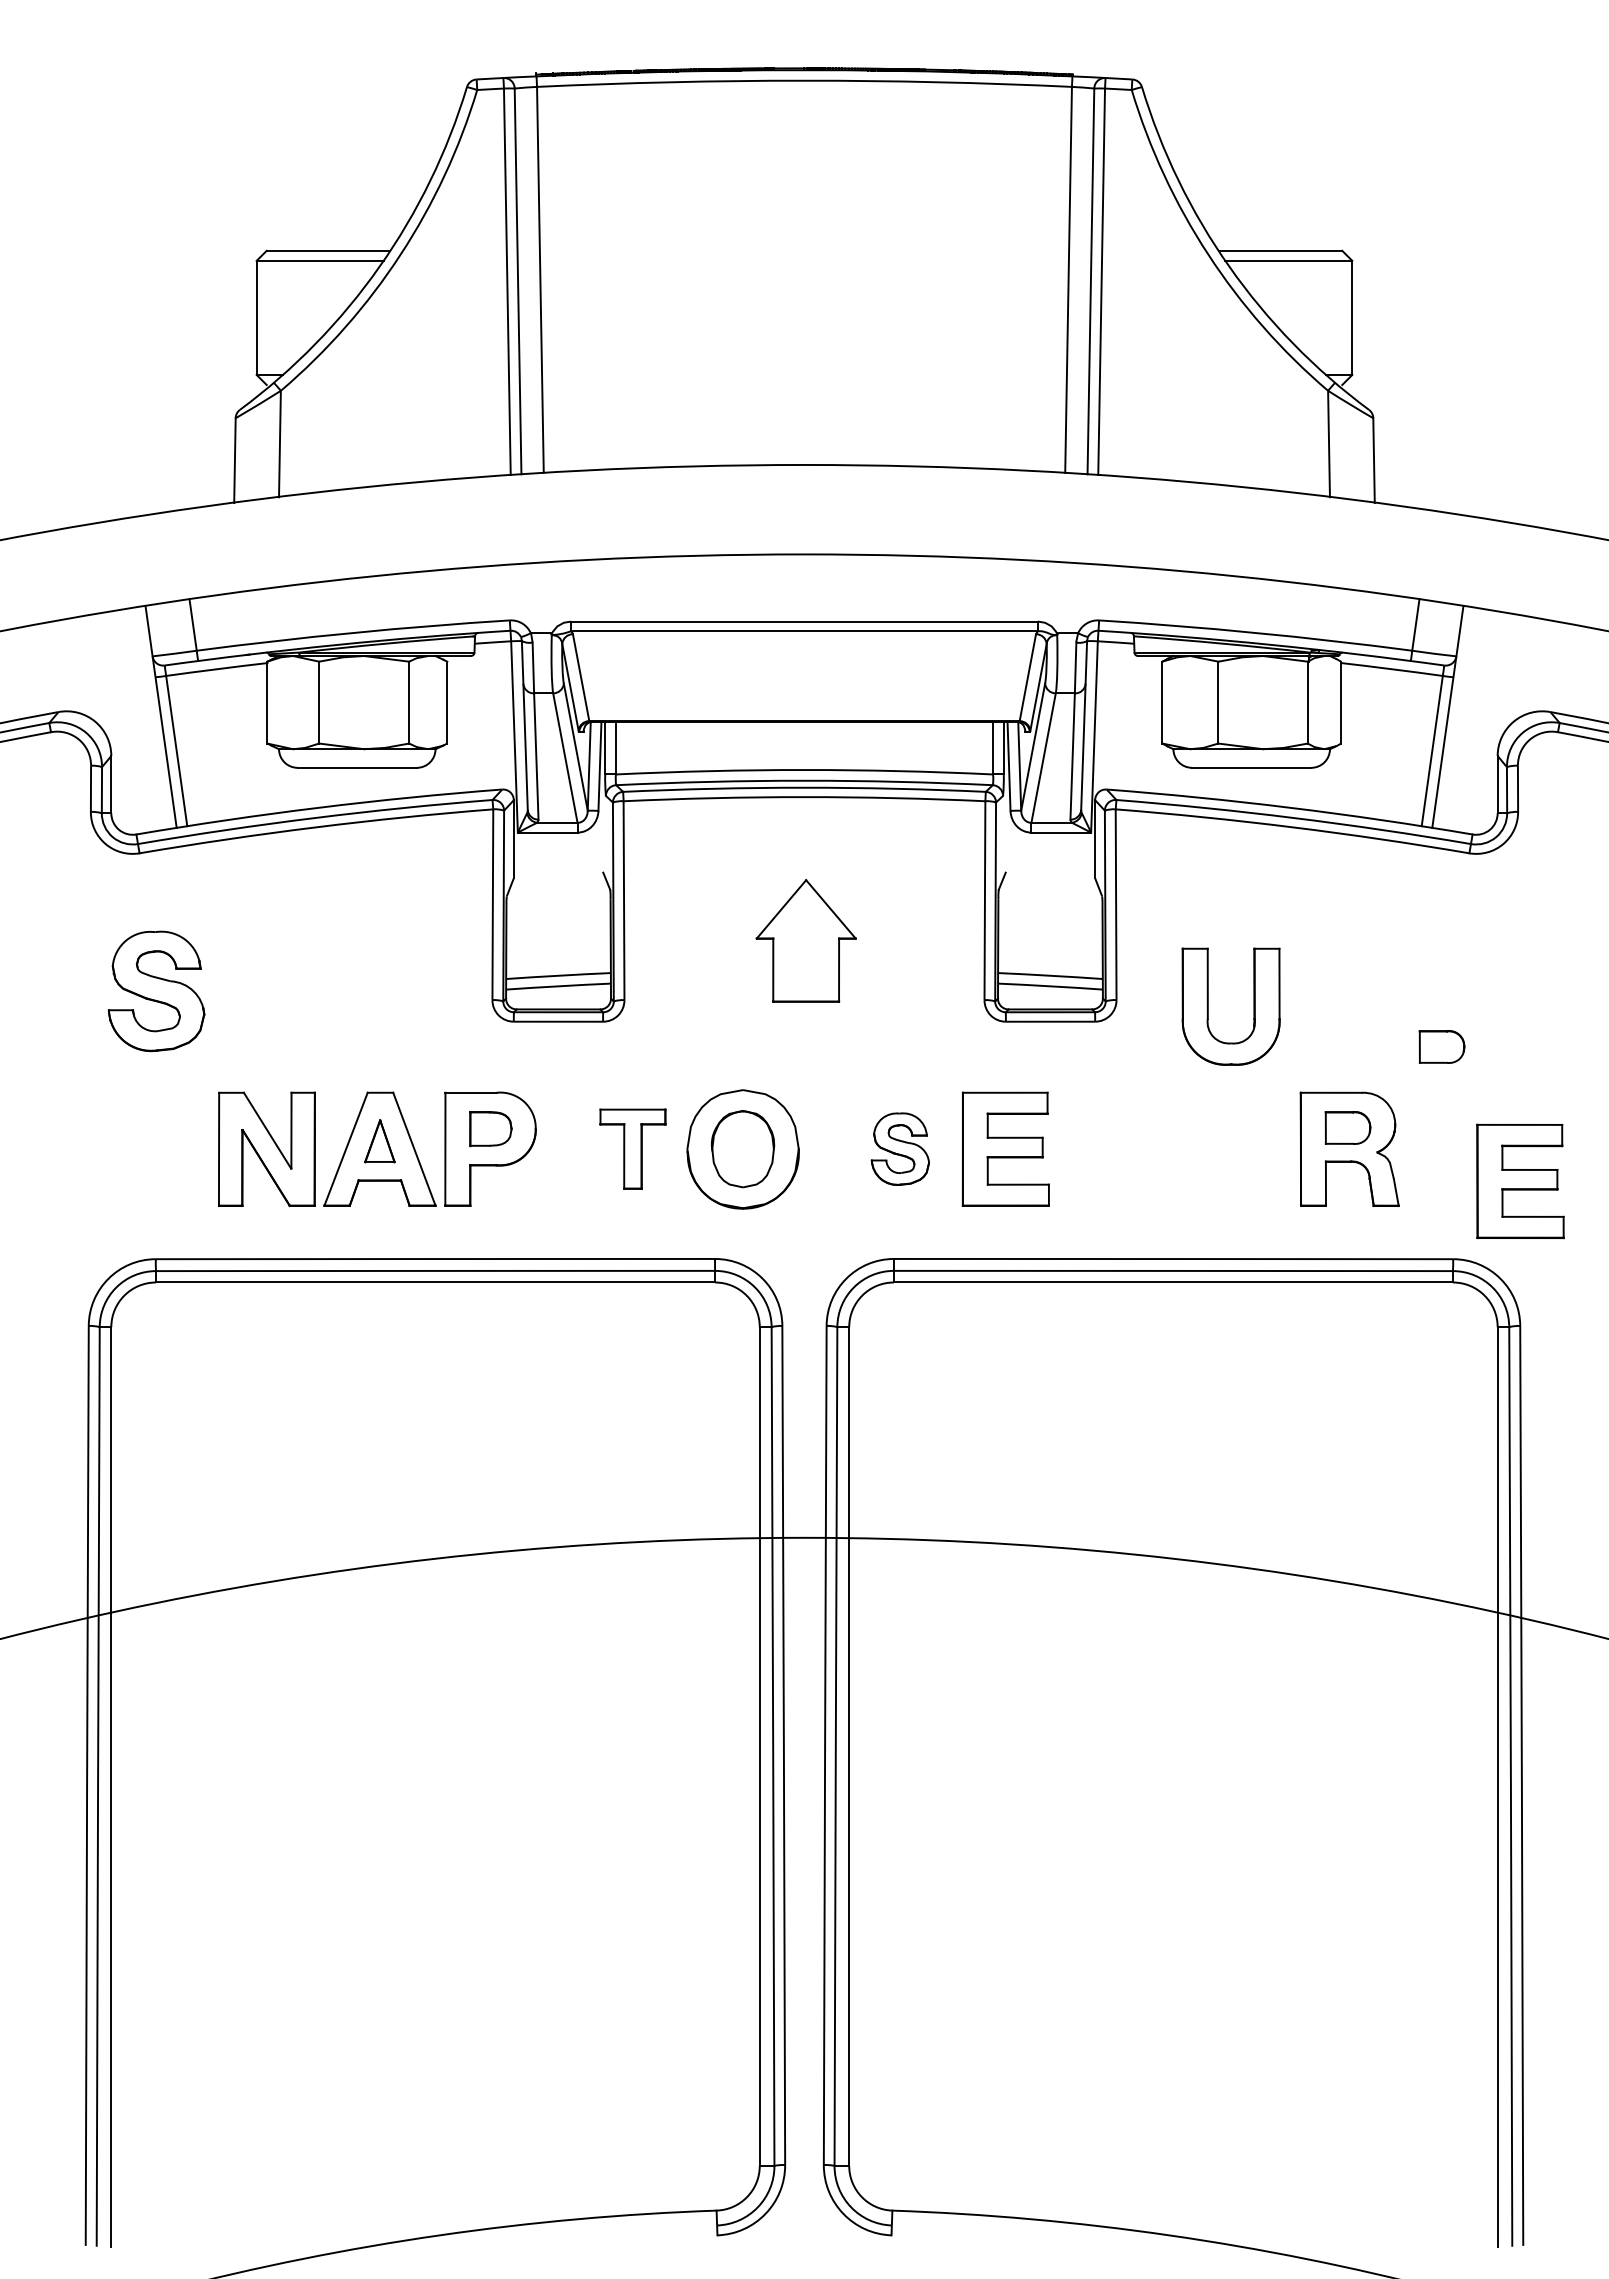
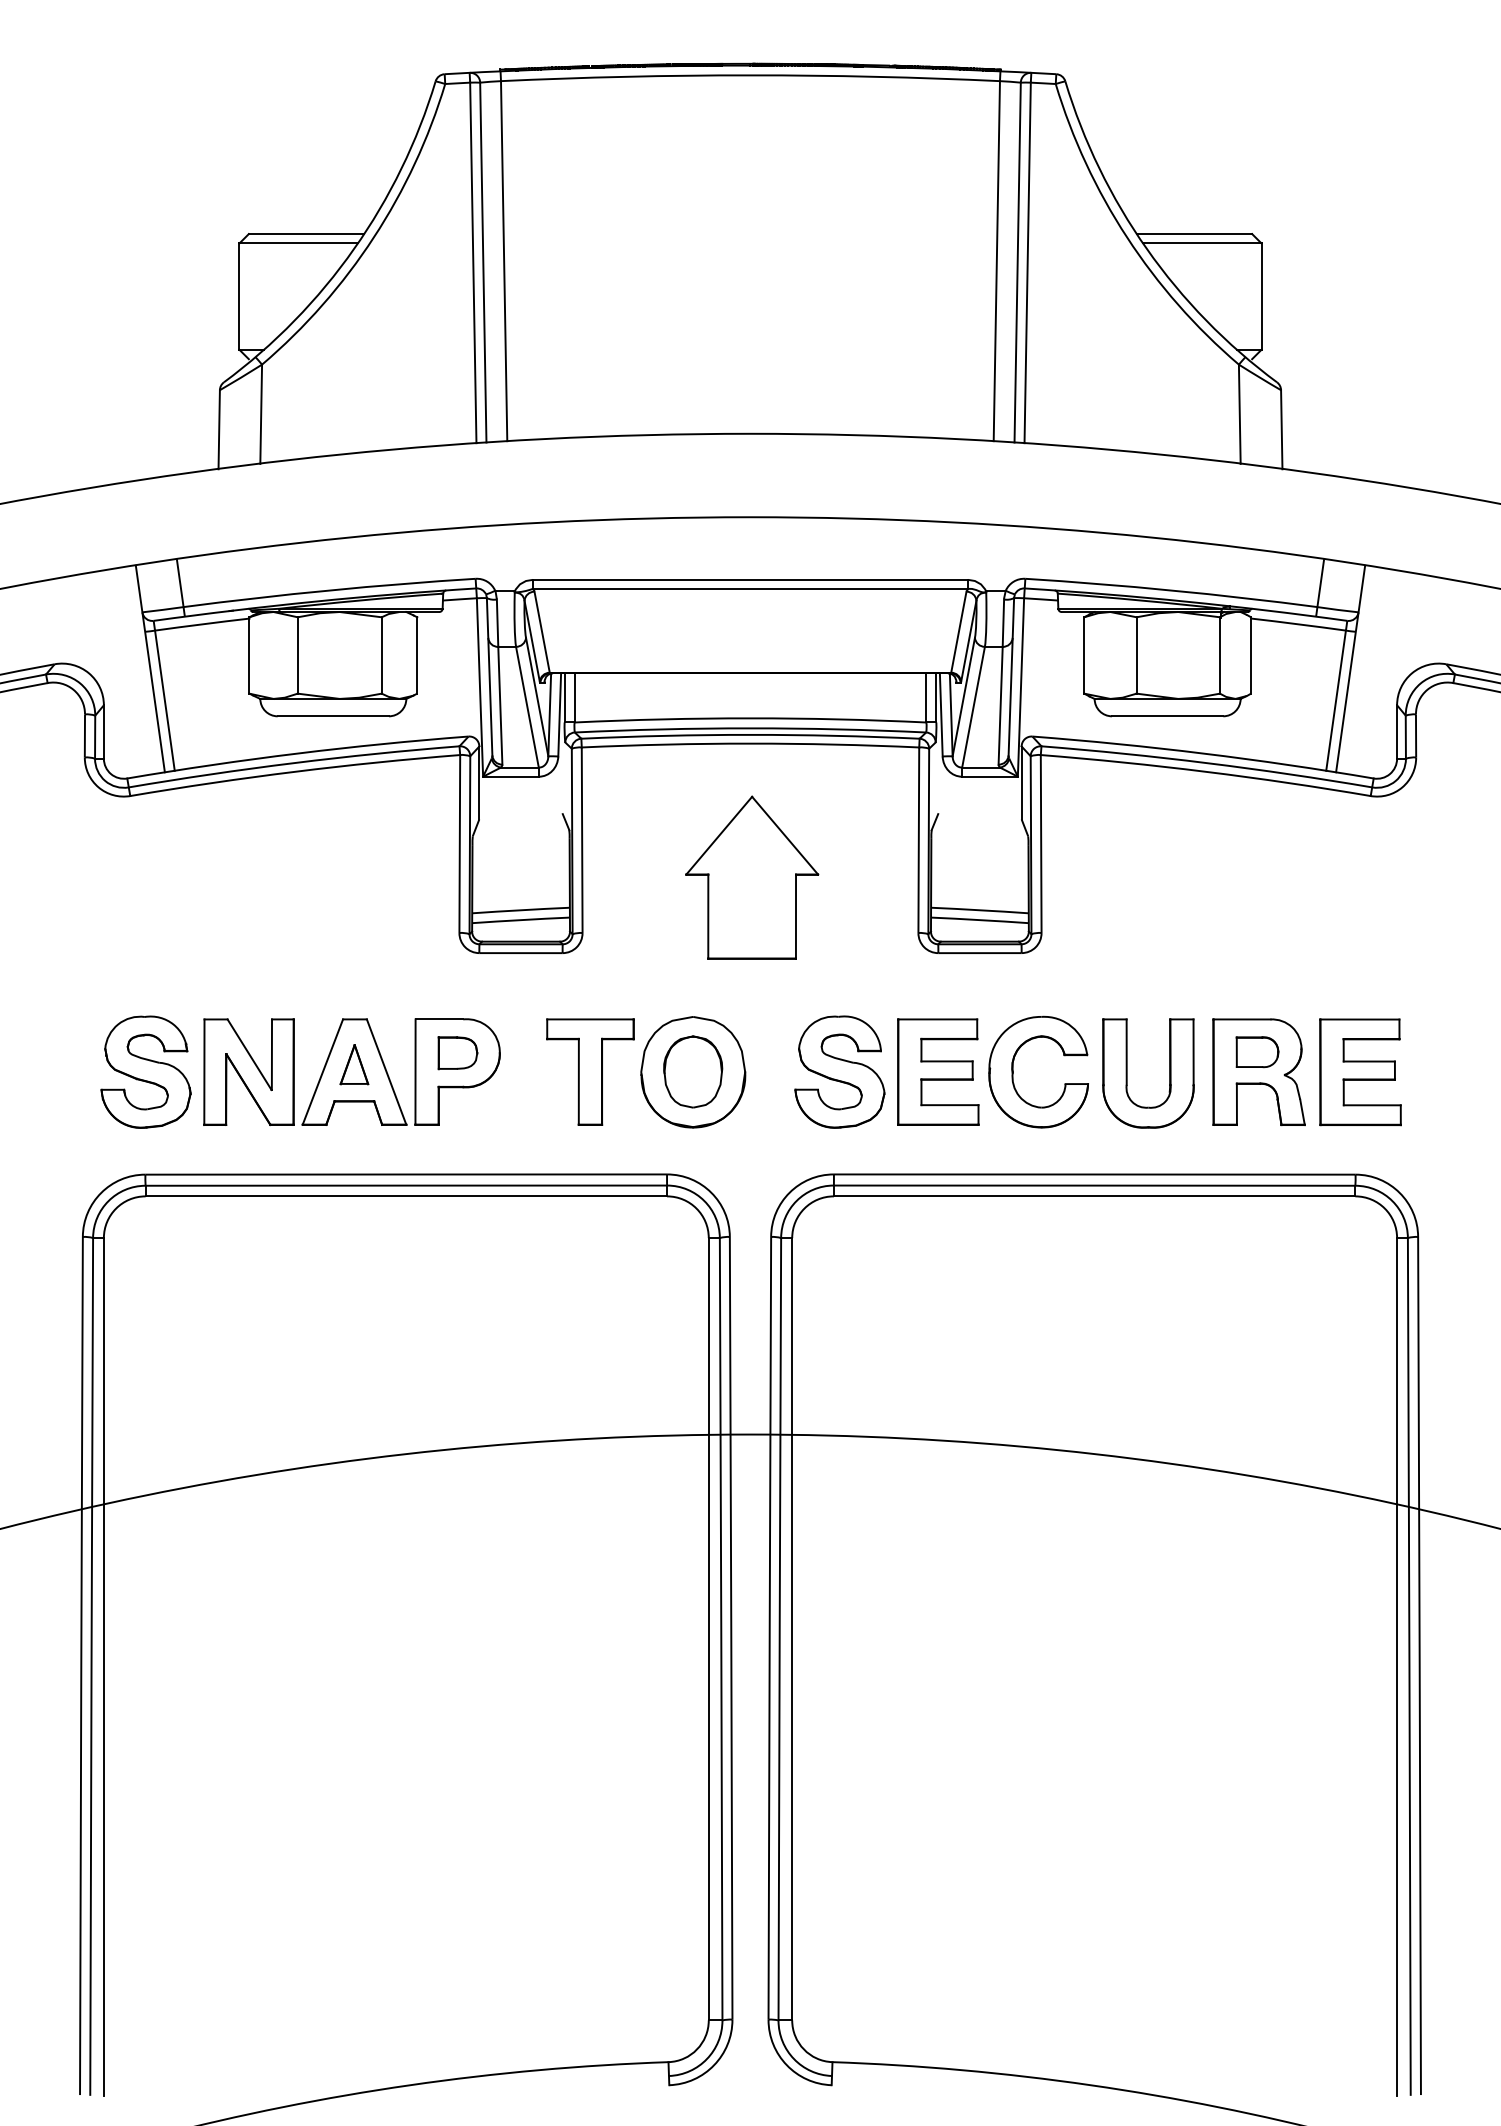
part: (805, 940) -> (751, 877), size x1.43
part: (156, 991) -> (146, 1072), moved
part: (1208, 1006) -> (1127, 1073), moved
part: (1441, 1046) -> (1344, 976), removed
part: (632, 1148) -> (590, 1071), size x1.43
part: (900, 1148) -> (840, 1071), size x1.67
part: (1086, 1149) -> (1013, 1072), added
part: (1520, 1181) -> (1360, 1072), moved

